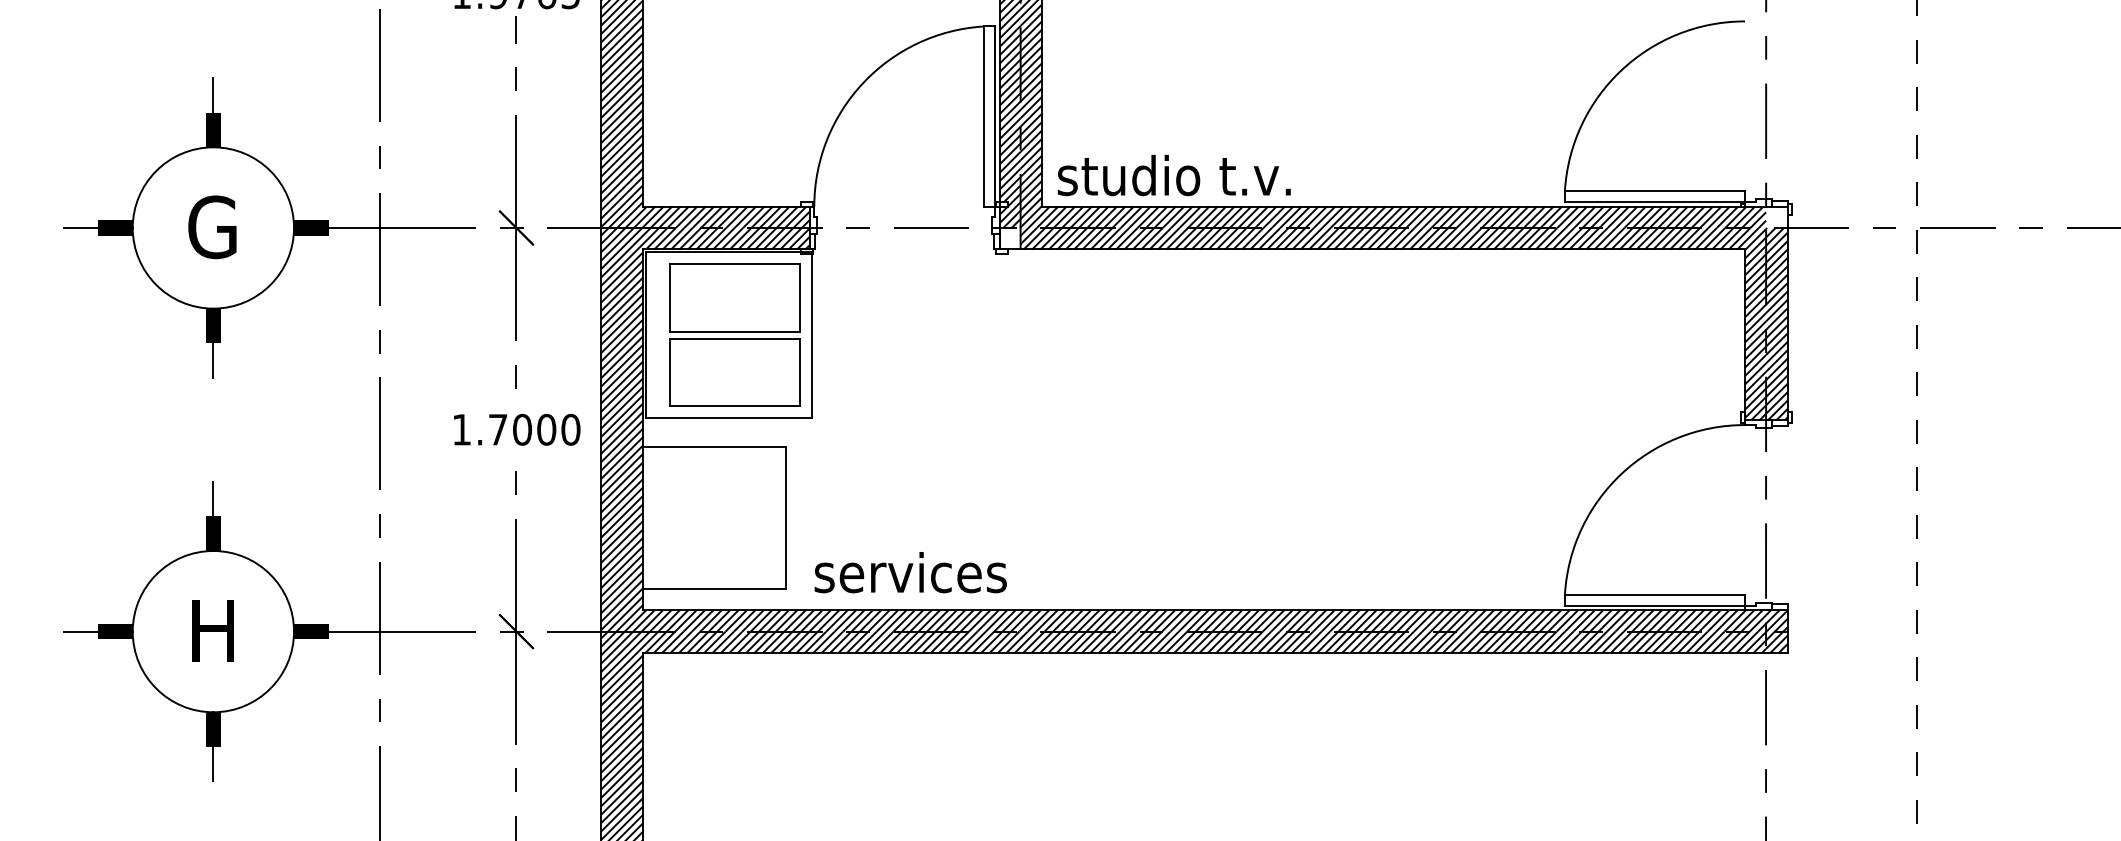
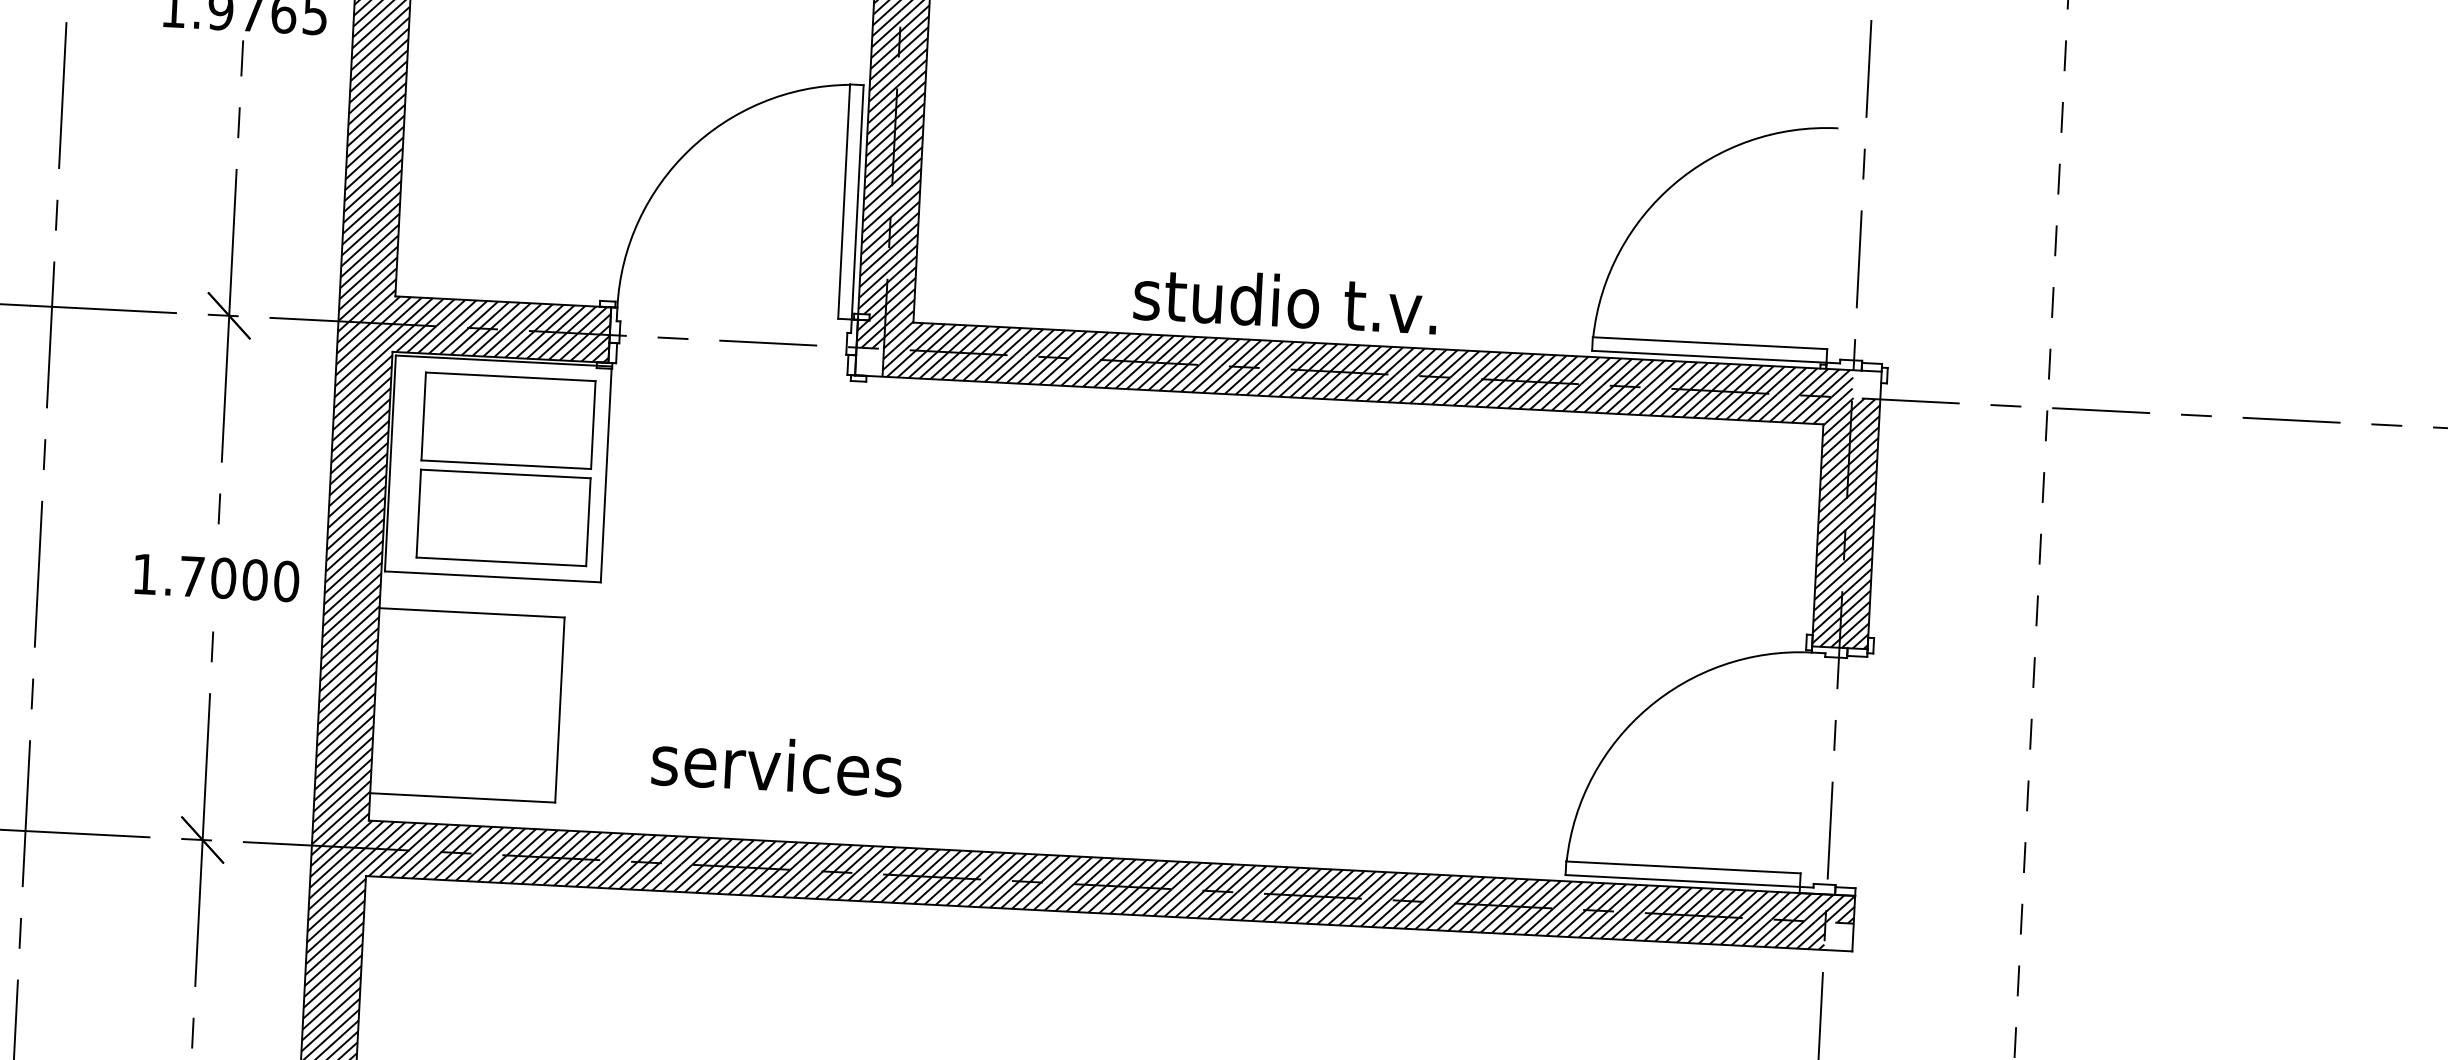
text: (1173, 175) -> (1284, 300), moved
text: (910, 572) -> (776, 764), moved
hatch: (1776, 642) -> (1838, 937), removed

